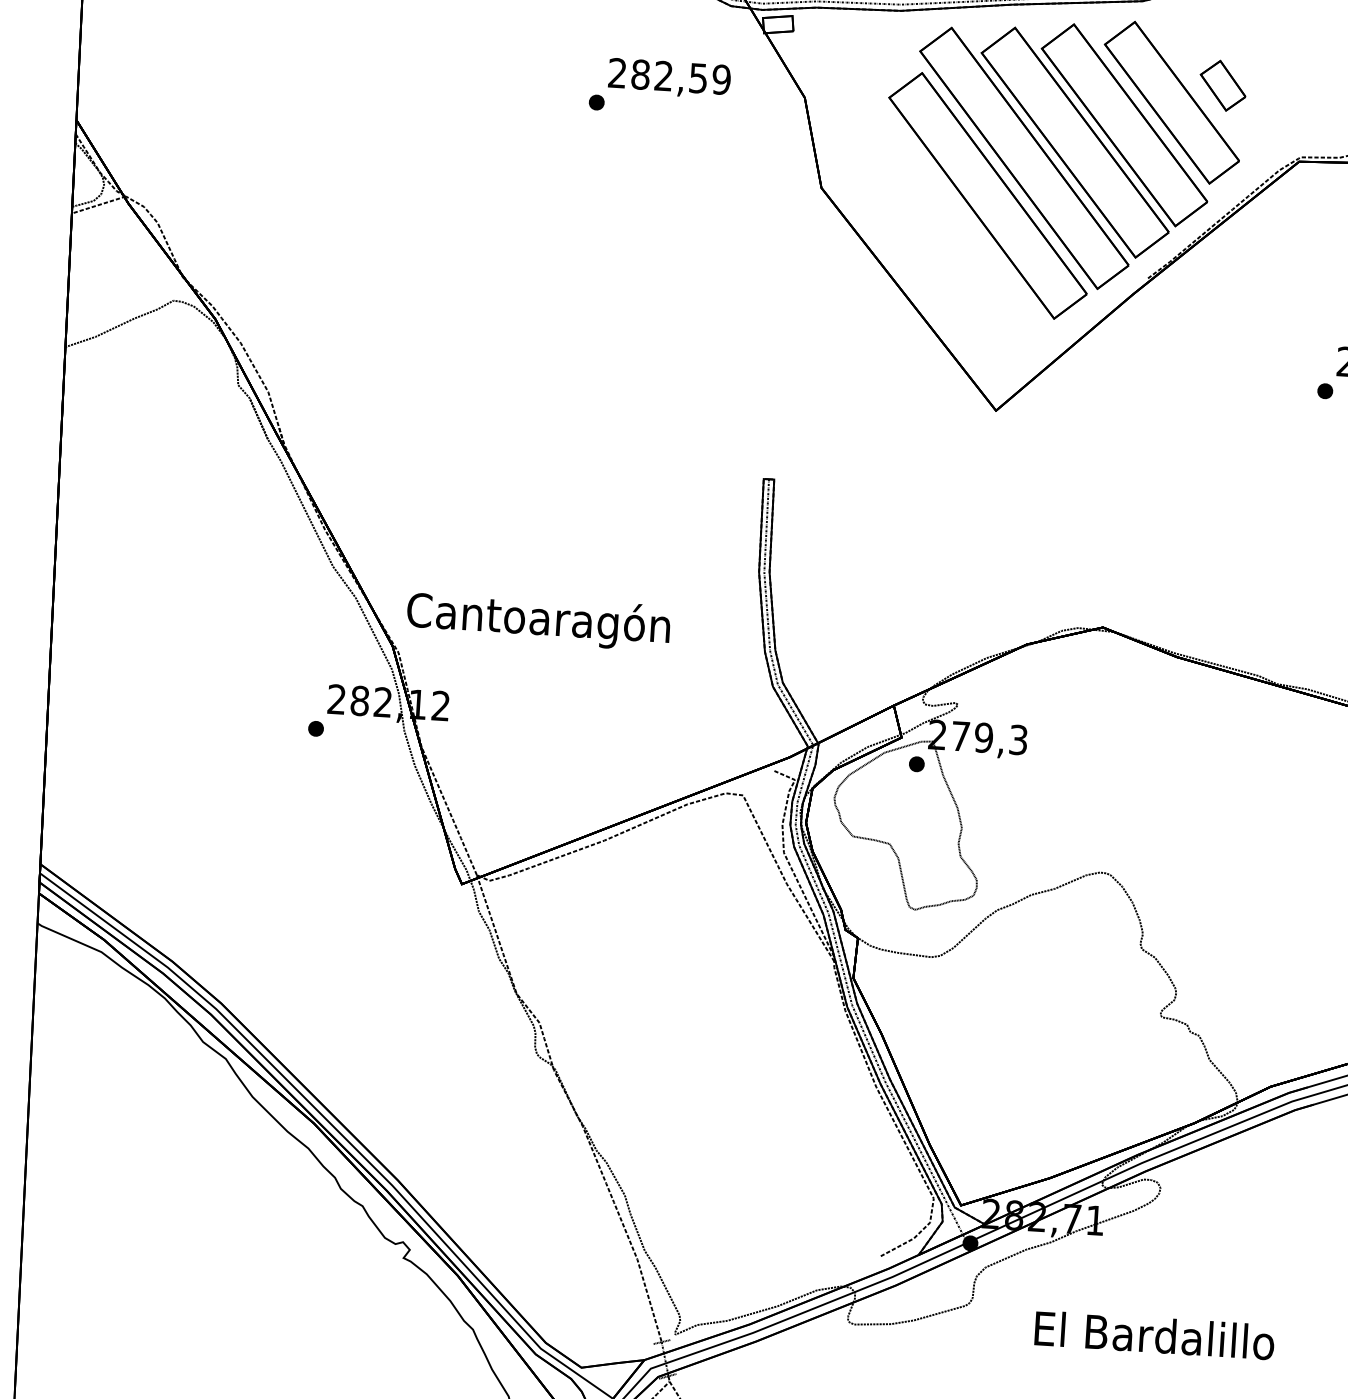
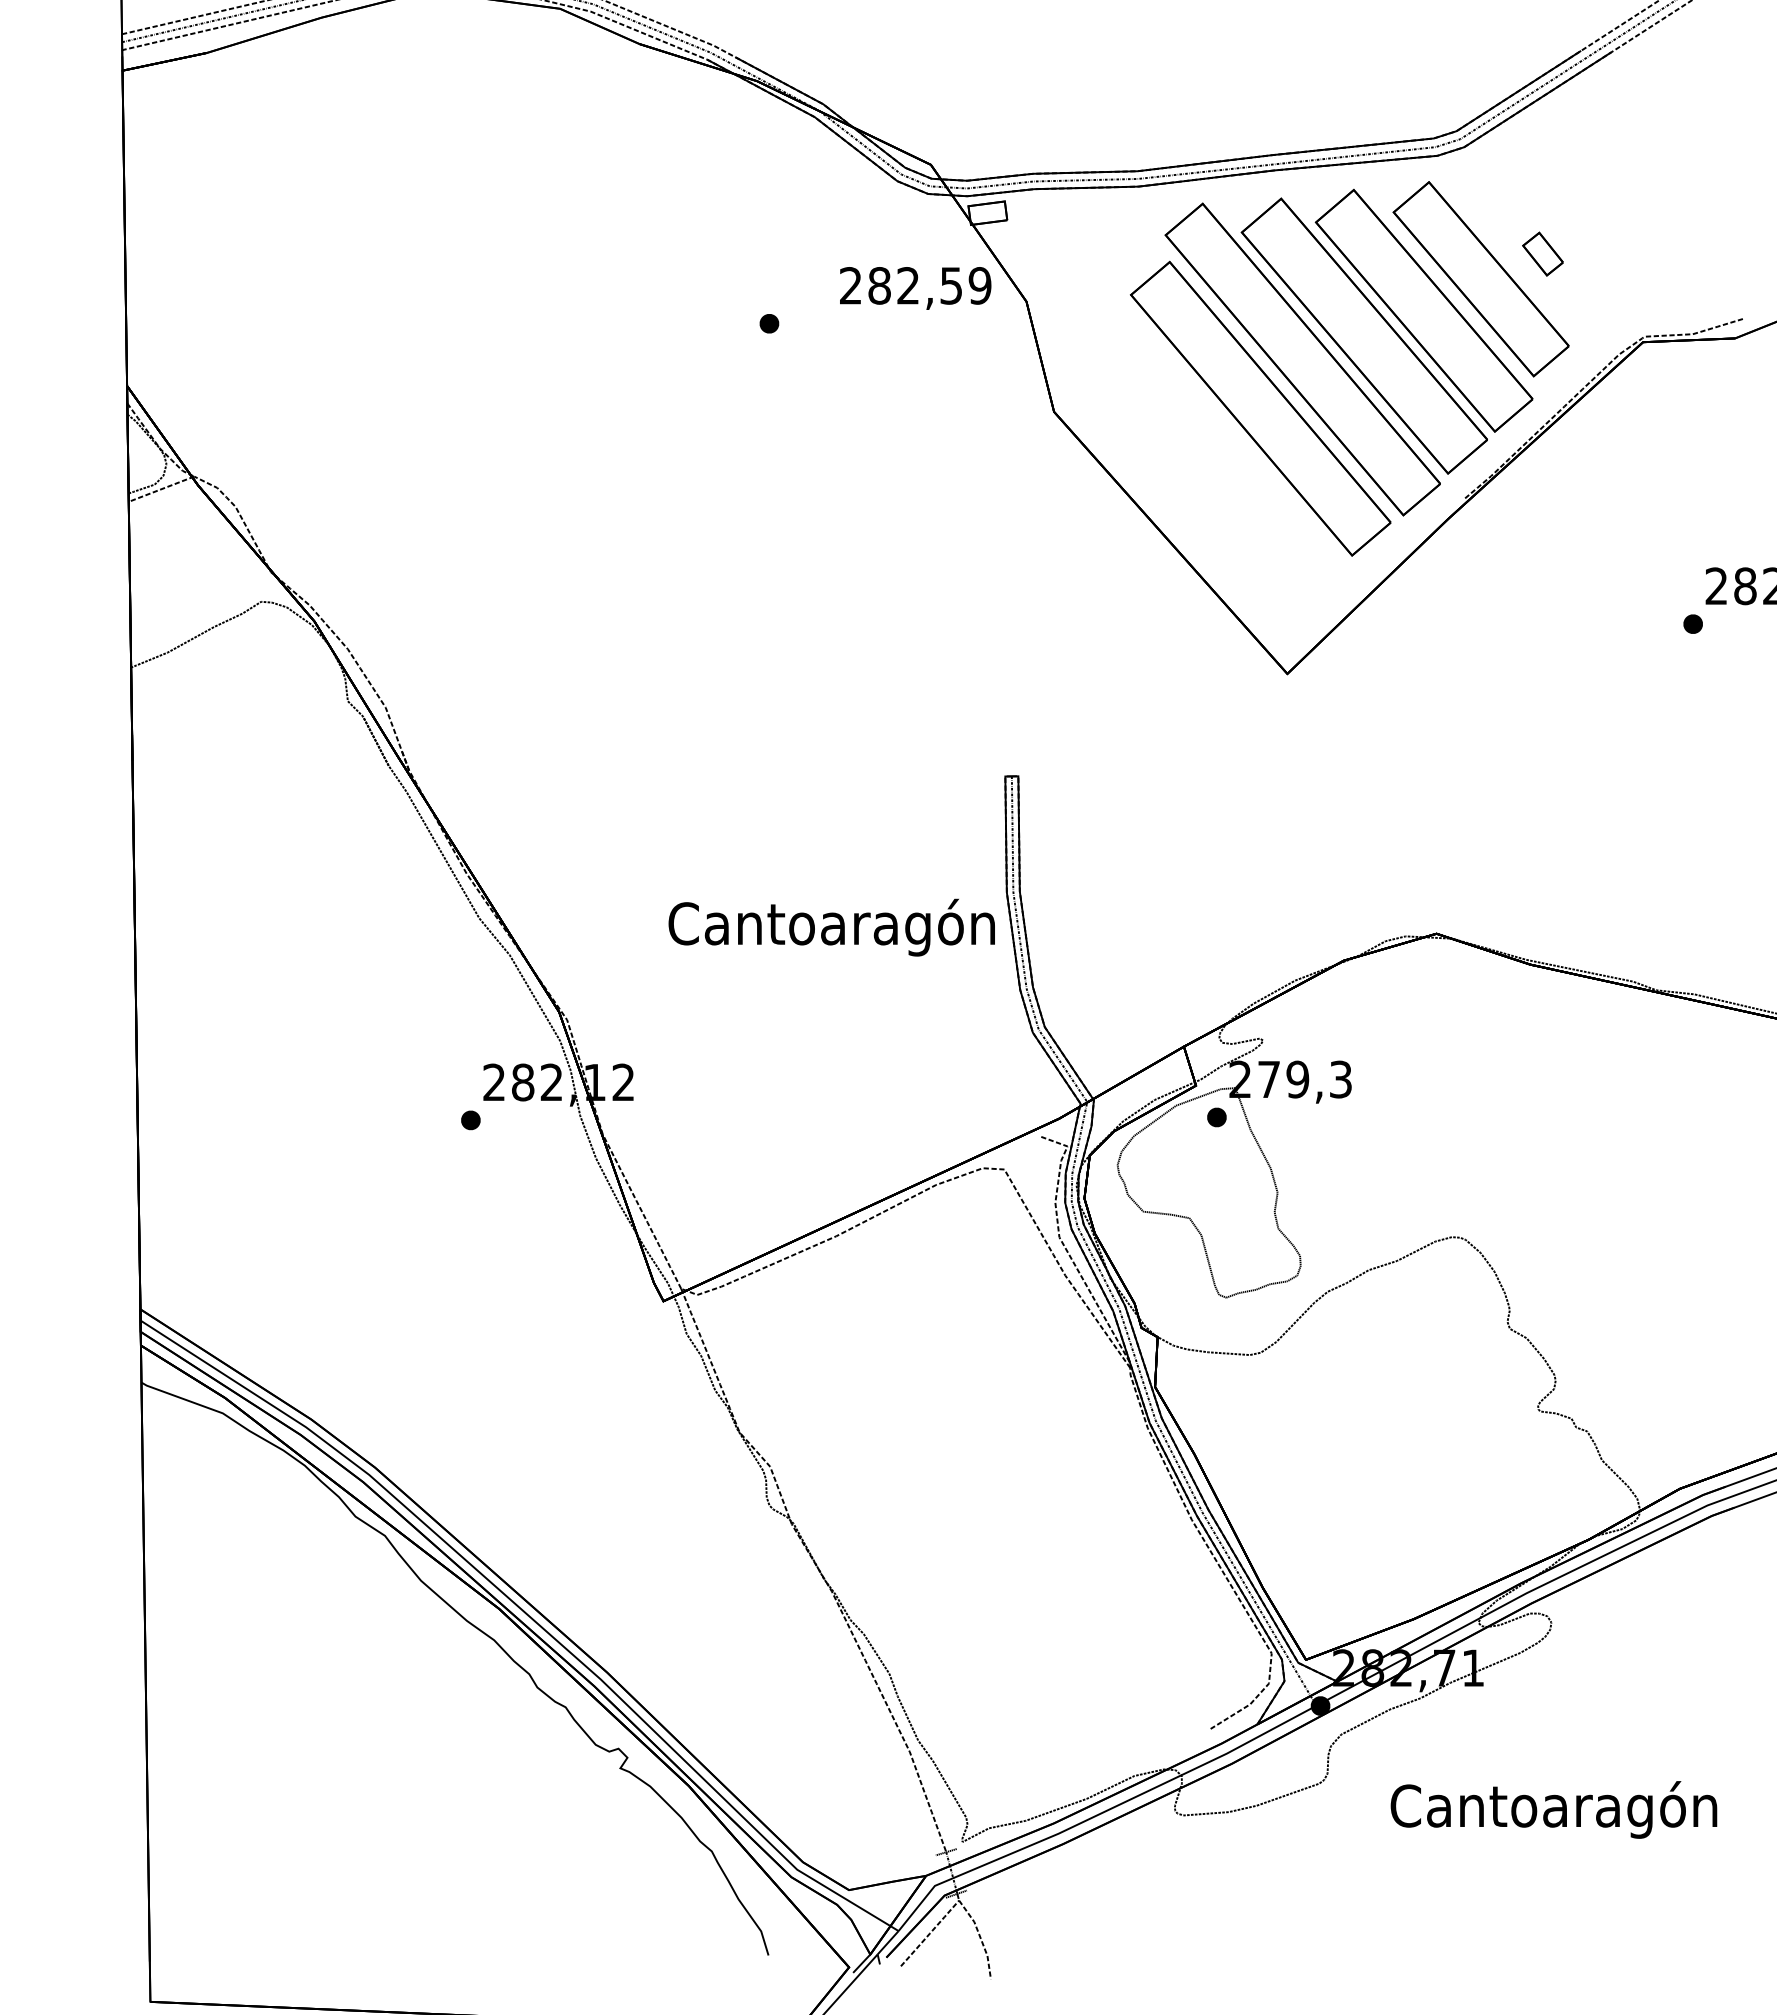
text: (669, 78) -> (915, 288), moved
part: (1222, 85) -> (1542, 253), size x0.7
text: (538, 620) -> (831, 927), moved
text: (1152, 1338) -> (1553, 1809), El Bardalillo -> Cantoaragón

